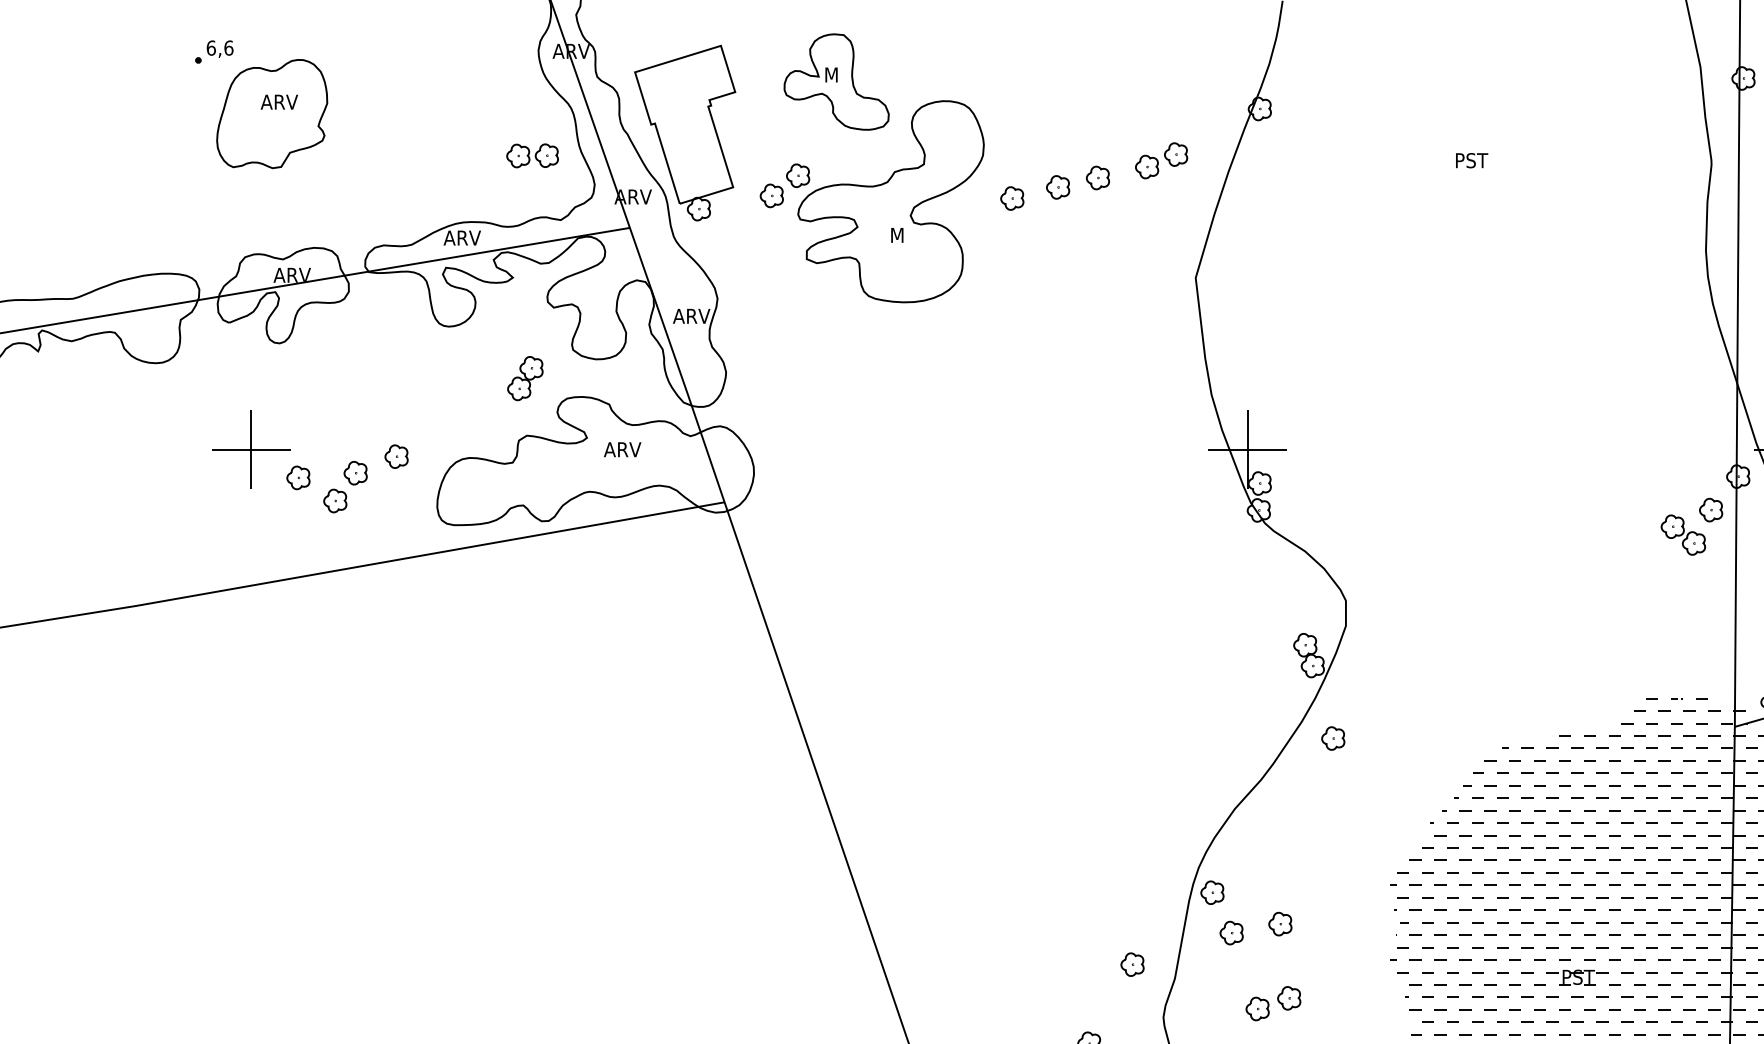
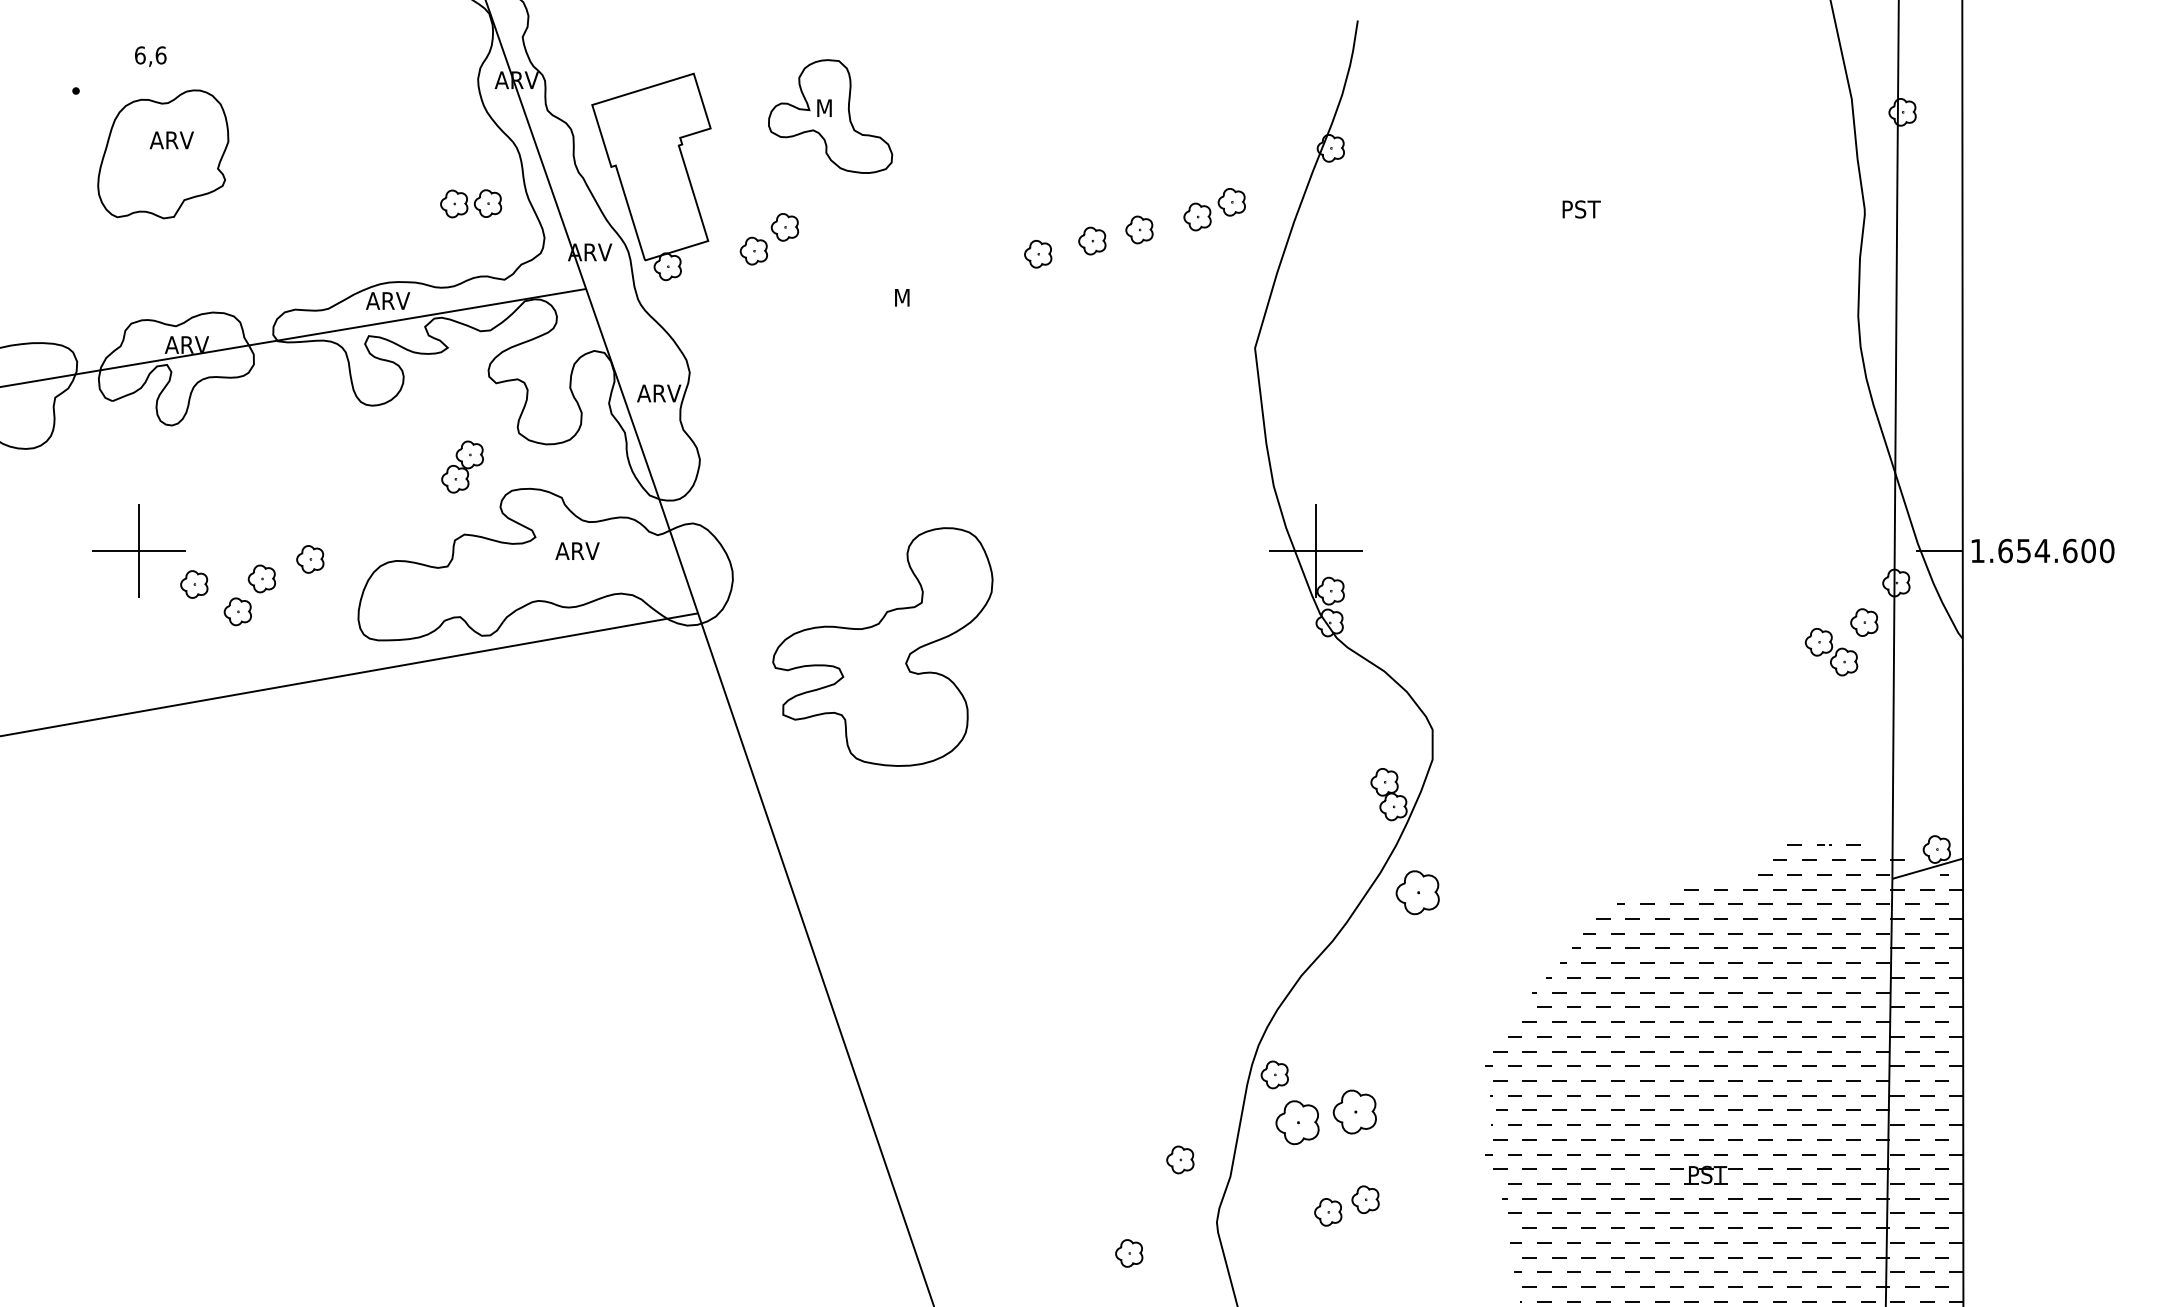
text: (219, 49) -> (150, 56), moved
part: (890, 201) -> (882, 646), moved
part: (1333, 738) -> (1417, 892), size x1.6
part: (1280, 923) -> (1355, 1111), size x1.6
part: (1231, 932) -> (1297, 1122), size x1.6

